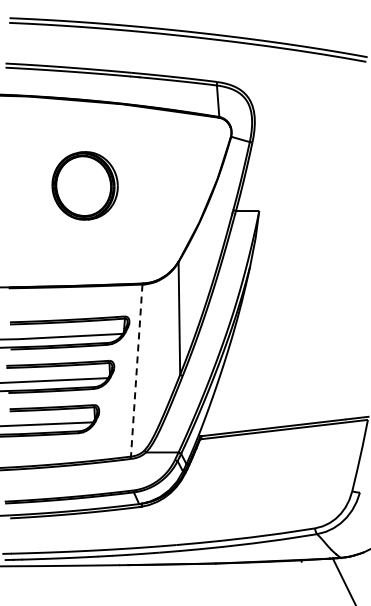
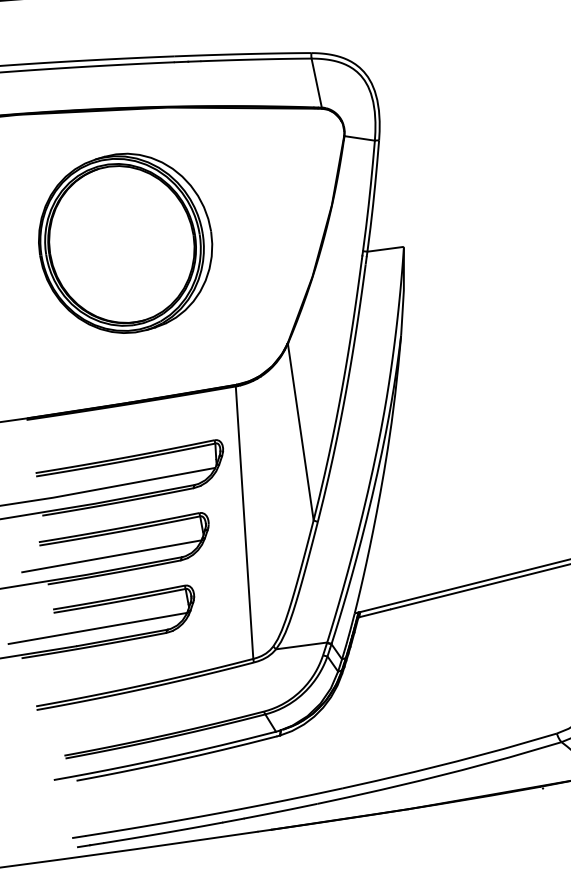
part: (84, 185) -> (124, 242), size x1.67
line: (136, 371) -> (244, 524), dashed -> solid

